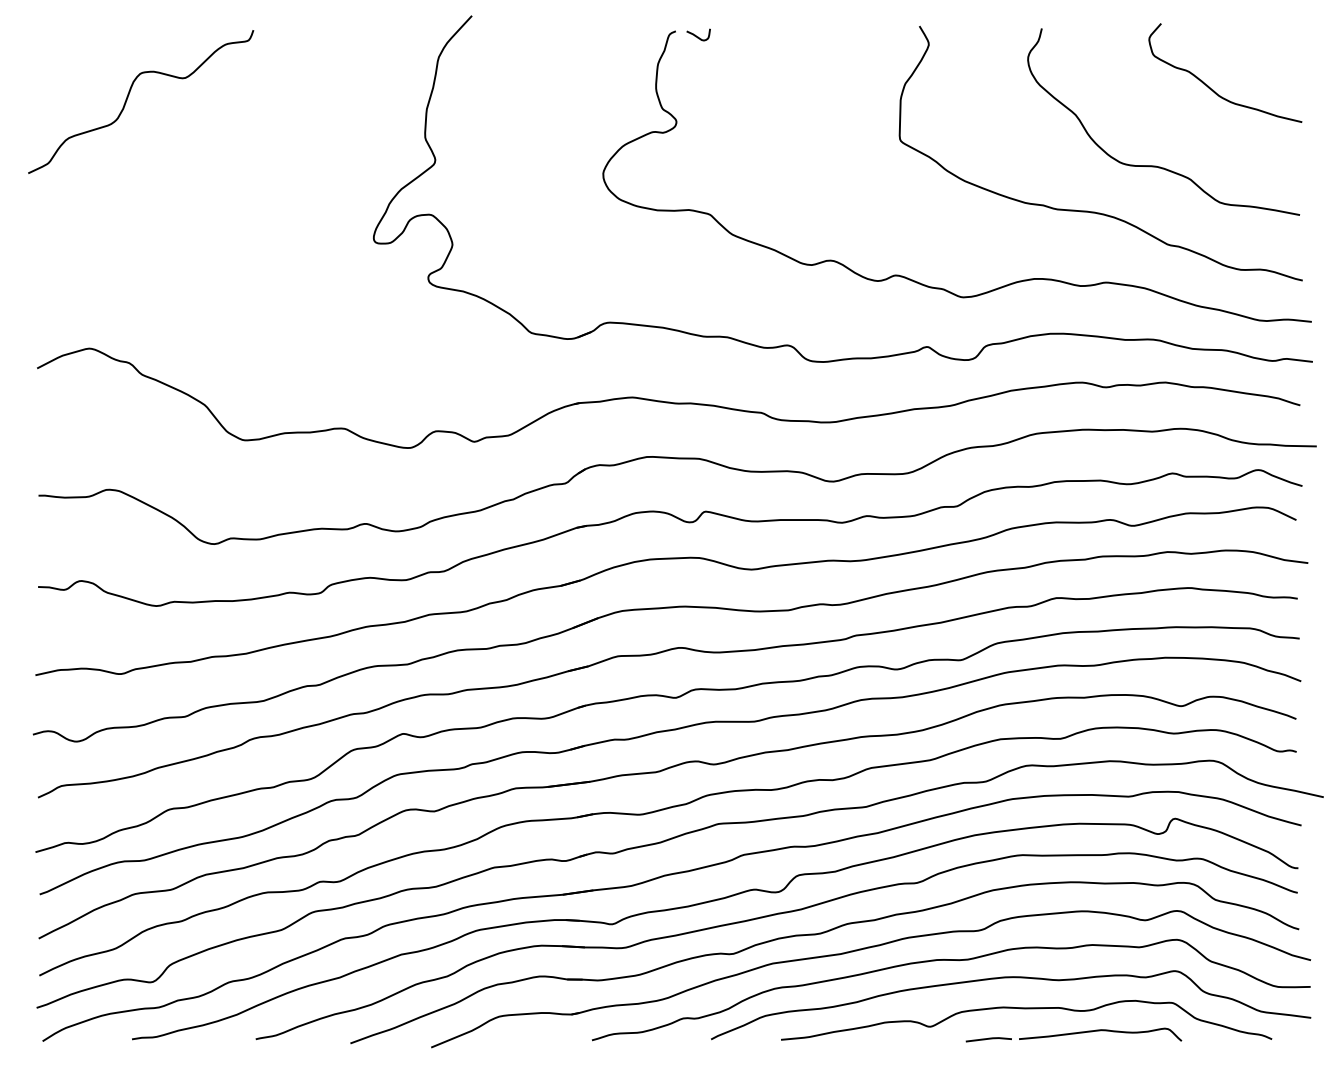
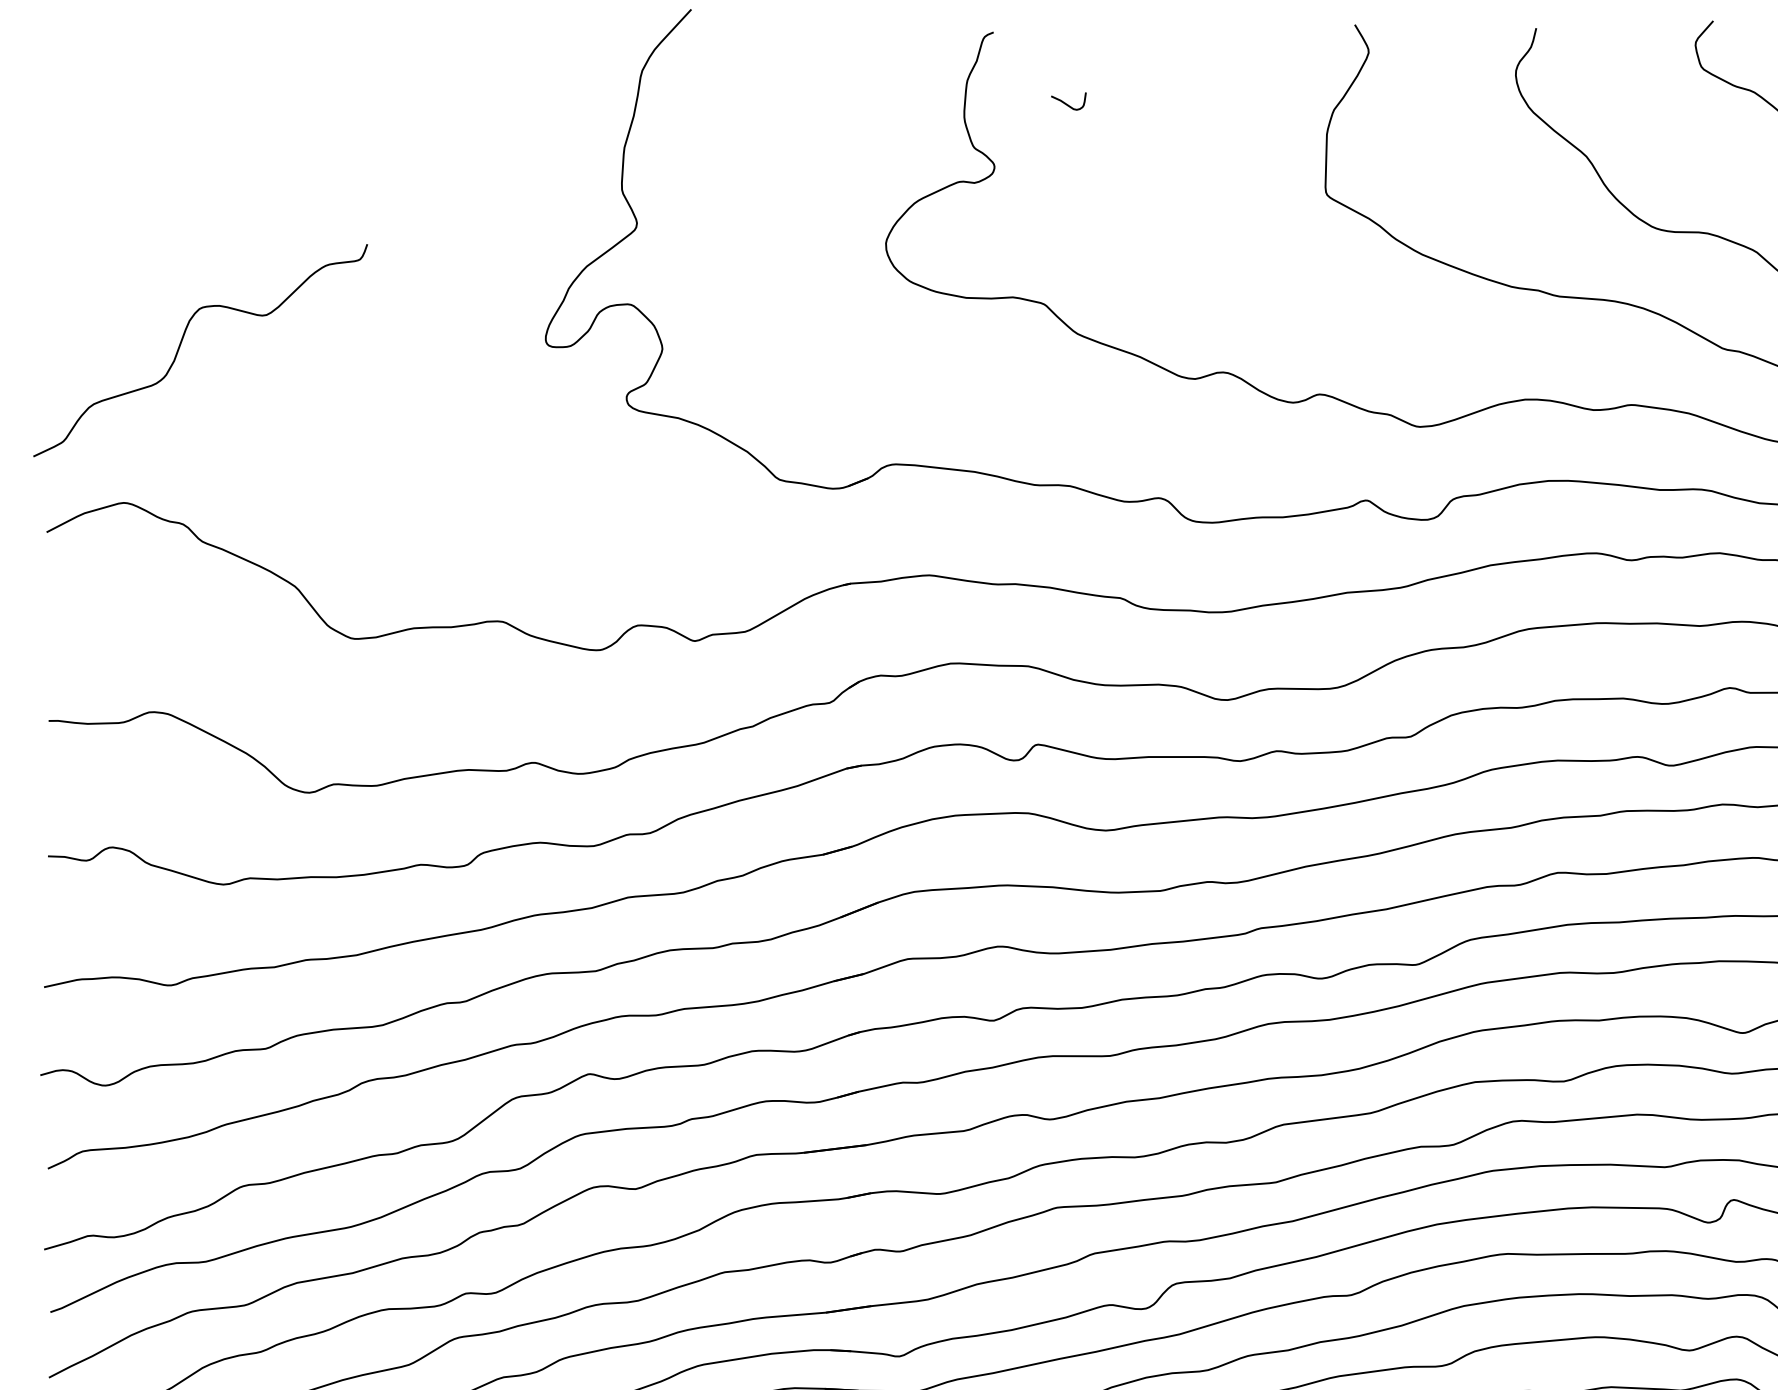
curve: (698, 36) -> (1068, 103), moved
curve: (129, 95) -> (183, 341), moved

